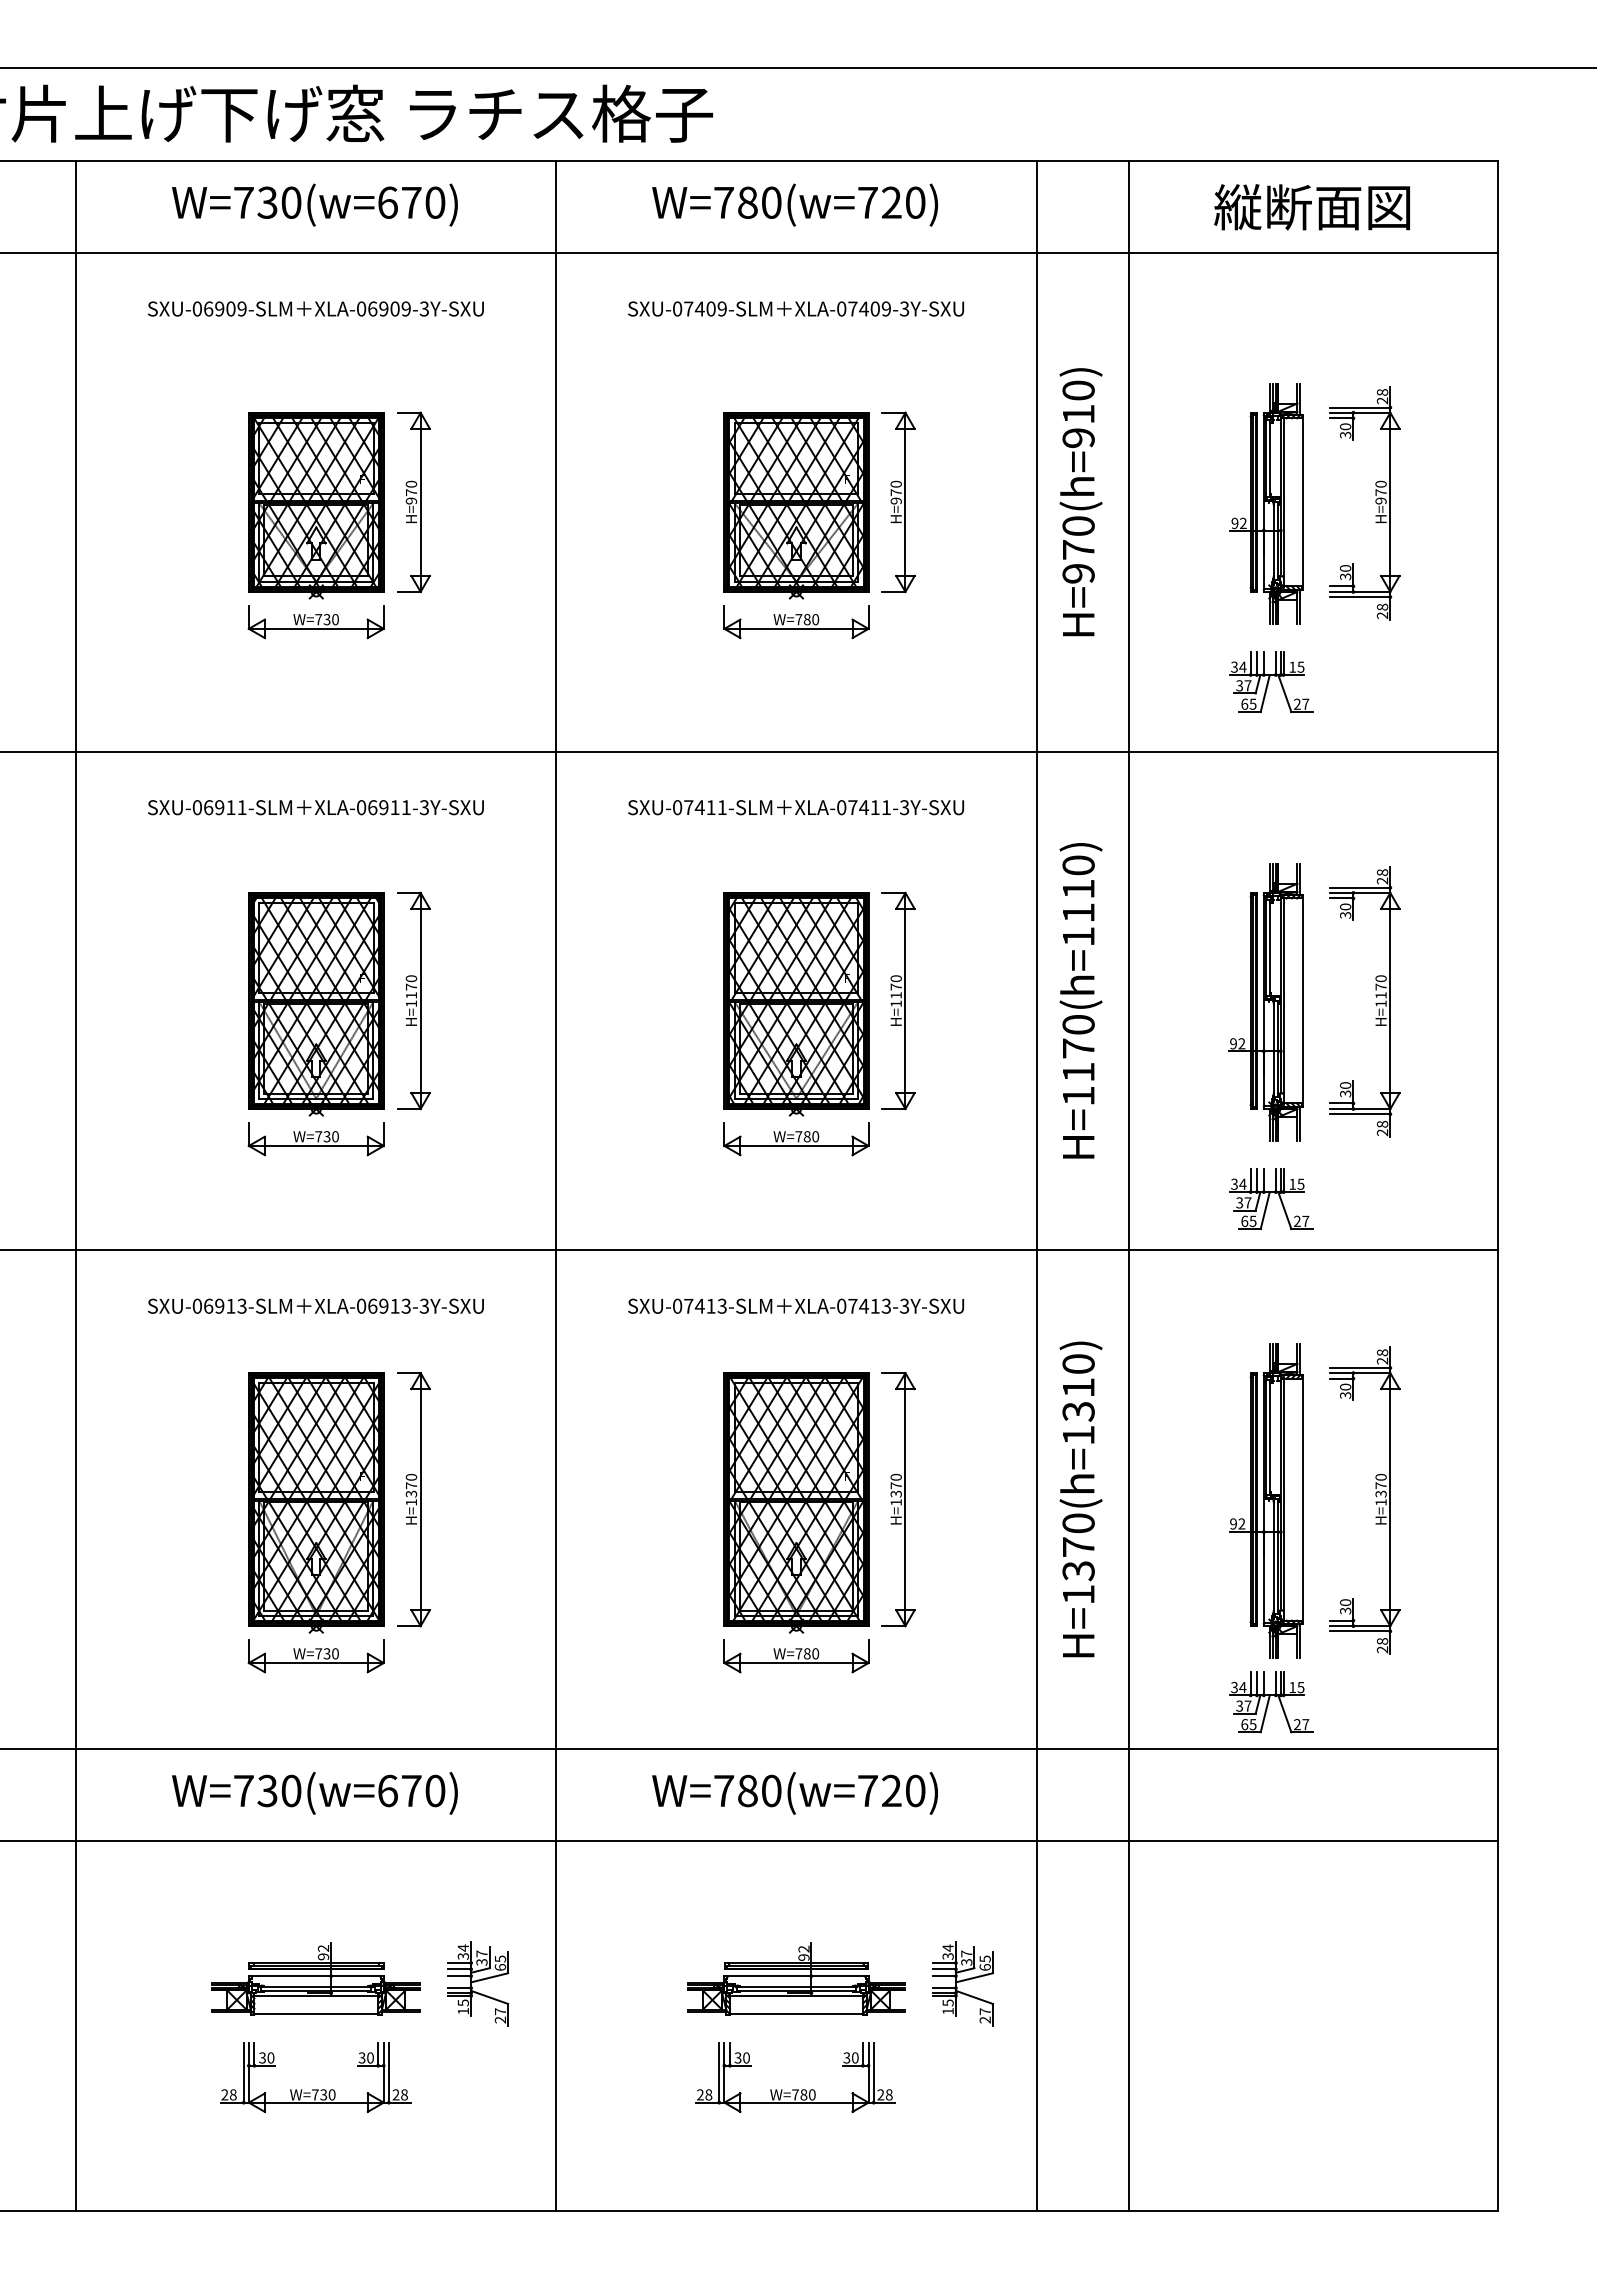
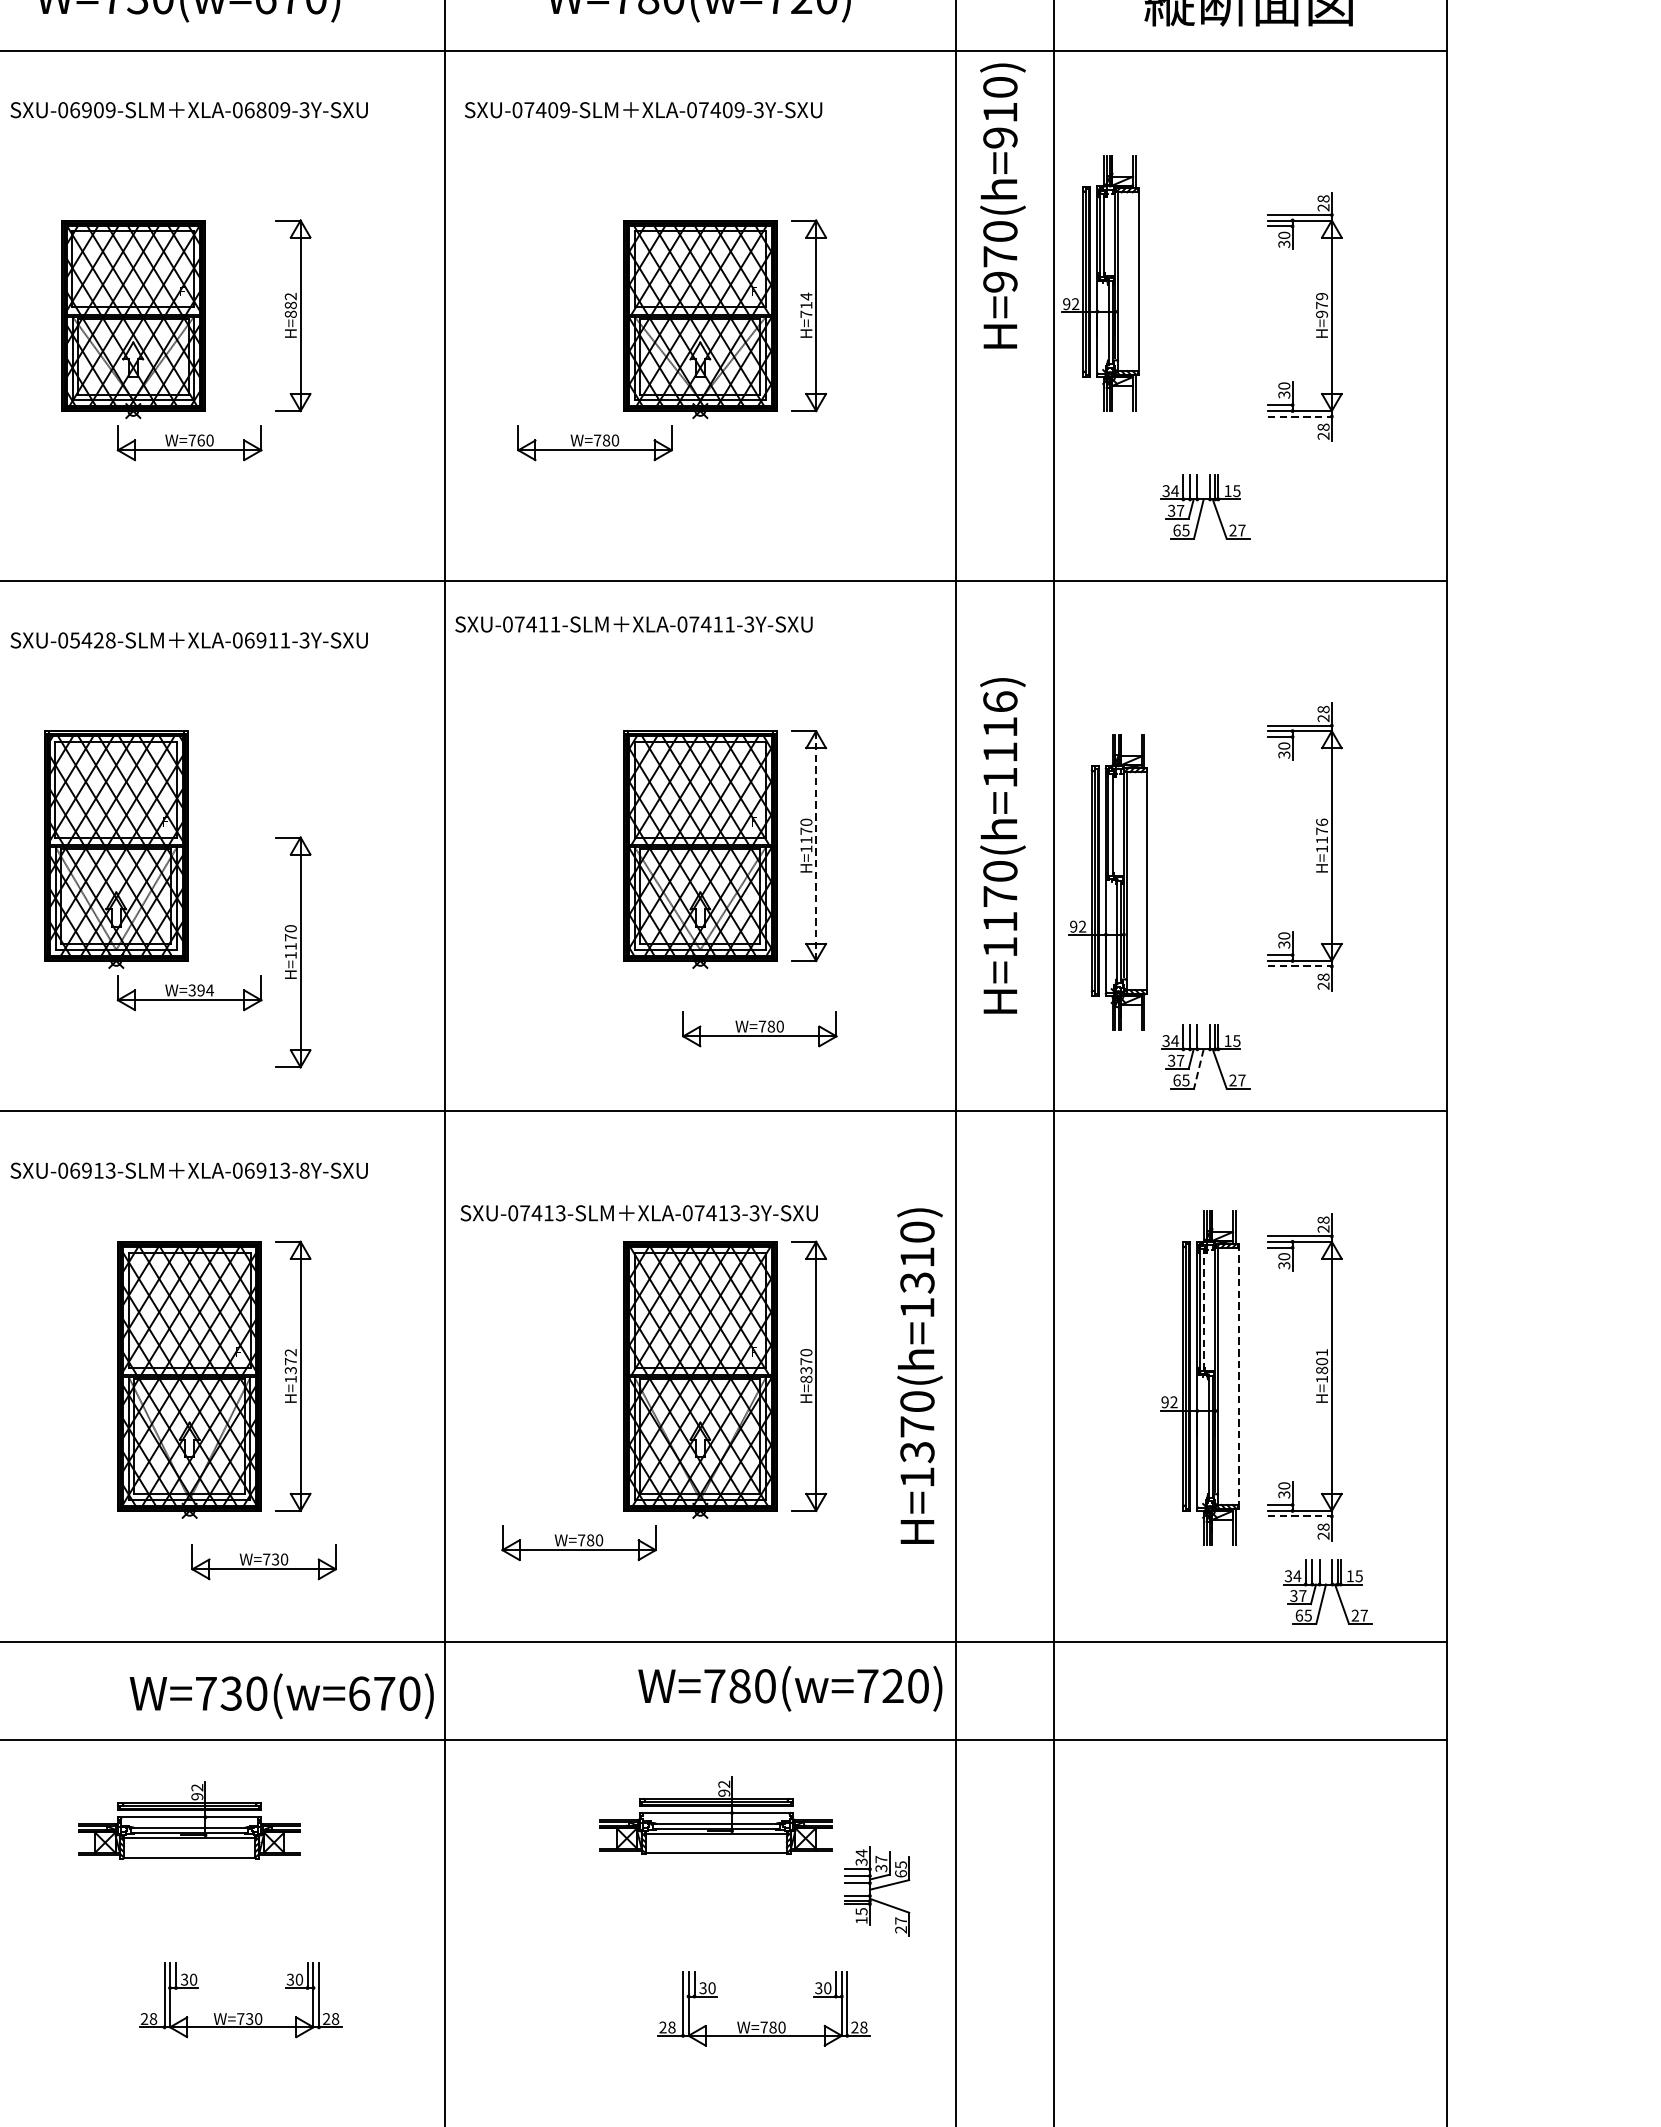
text: (383, 308) -> (261, 109), XLA-06909-3Y-SXU -> XLA-06809-3Y-SXU
text: (796, 308) -> (643, 109), moved
text: (1380, 483) -> (1321, 295), H=970 -> H=979
text: (411, 492) -> (290, 305), H=970 -> H=882
text: (895, 492) -> (805, 305), H=970 -> H=714
text: (1080, 502) -> (1002, 206), moved
part: (1266, 503) -> (1100, 282), moved
part: (316, 505) -> (133, 319), moved
line: (1360, 597) -> (1300, 416), solid -> dashed
text: (326, 619) -> (200, 440), W=730 -> W=760
part: (796, 622) -> (595, 443), moved
text: (224, 807) -> (92, 640), SXU-06911-SLM -> SXU-05428-SLM
text: (796, 807) -> (634, 624), moved
text: (1078, 865) -> (1000, 701), H=1170(h=1110) -> H=1170(h=1116)
text: (1380, 978) -> (1321, 822), H=1170 -> H=1176
part: (413, 1000) -> (293, 951), moved
line: (905, 1001) -> (816, 846), solid -> dashed
part: (1265, 1002) -> (1107, 882), moved
part: (316, 1004) -> (116, 849), moved
line: (1360, 1114) -> (1300, 966), solid -> dashed
text: (327, 1136) -> (201, 990), W=730 -> W=394
part: (796, 1139) -> (759, 1029), moved
line: (1265, 1211) -> (1199, 1069), solid -> dashed
text: (424, 1305) -> (304, 1169), XLA-06913-3Y-SXU -> XLA-06913-8Y-SXU
text: (796, 1305) -> (639, 1212), moved
line: (1270, 1437) -> (1204, 1310), solid -> dashed
text: (411, 1476) -> (290, 1351), H=1370 -> H=1372
text: (1380, 1485) -> (1321, 1361), H=1370 -> H=1801
text: (1080, 1499) -> (919, 1376), moved
line: (1302, 1499) -> (1238, 1376), solid -> dashed
text: (895, 1502) -> (805, 1379), H=1370 -> H=8370
line: (1360, 1631) -> (1300, 1516), solid -> dashed
part: (315, 1656) -> (263, 1562), moved
part: (796, 1656) -> (579, 1543), moved
part: (1271, 1702) -> (1327, 1592), moved
text: (314, 1792) -> (281, 1695), moved
text: (794, 1792) -> (789, 1687), moved
part: (315, 1978) -> (188, 1819), moved
part: (796, 1978) -> (716, 1815), moved
part: (478, 1983) -> (362, 1890), removed
part: (315, 2089) -> (240, 2013), moved
part: (795, 2089) -> (764, 2021), moved

